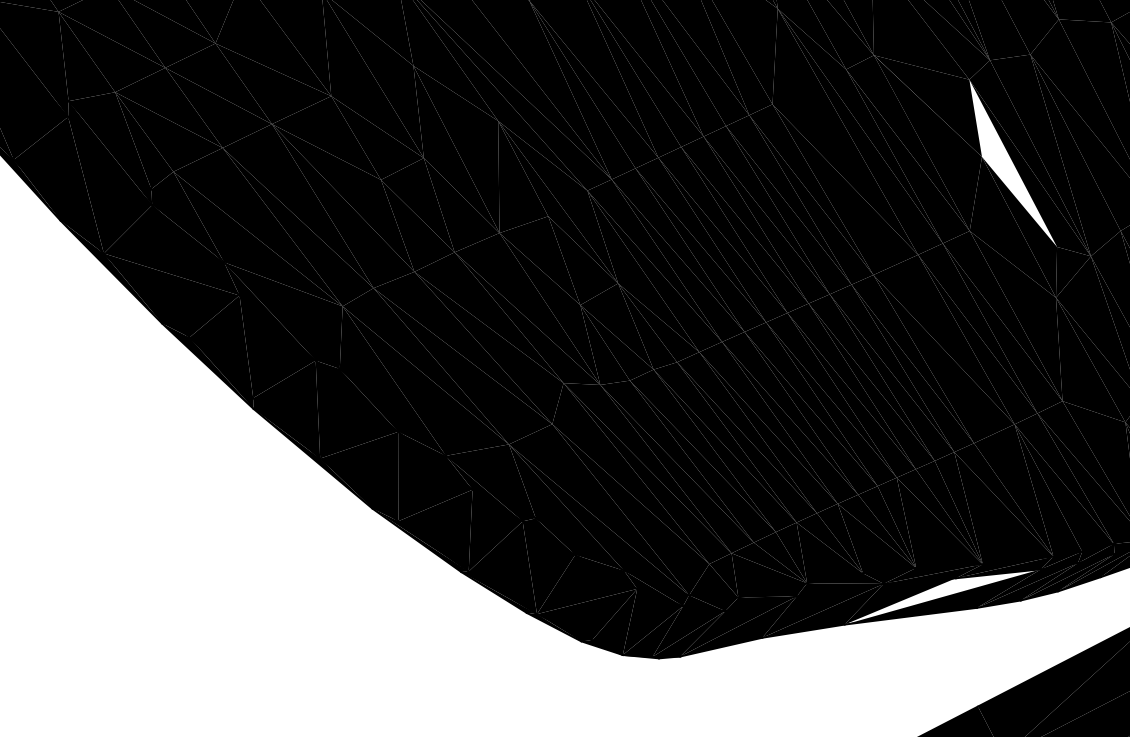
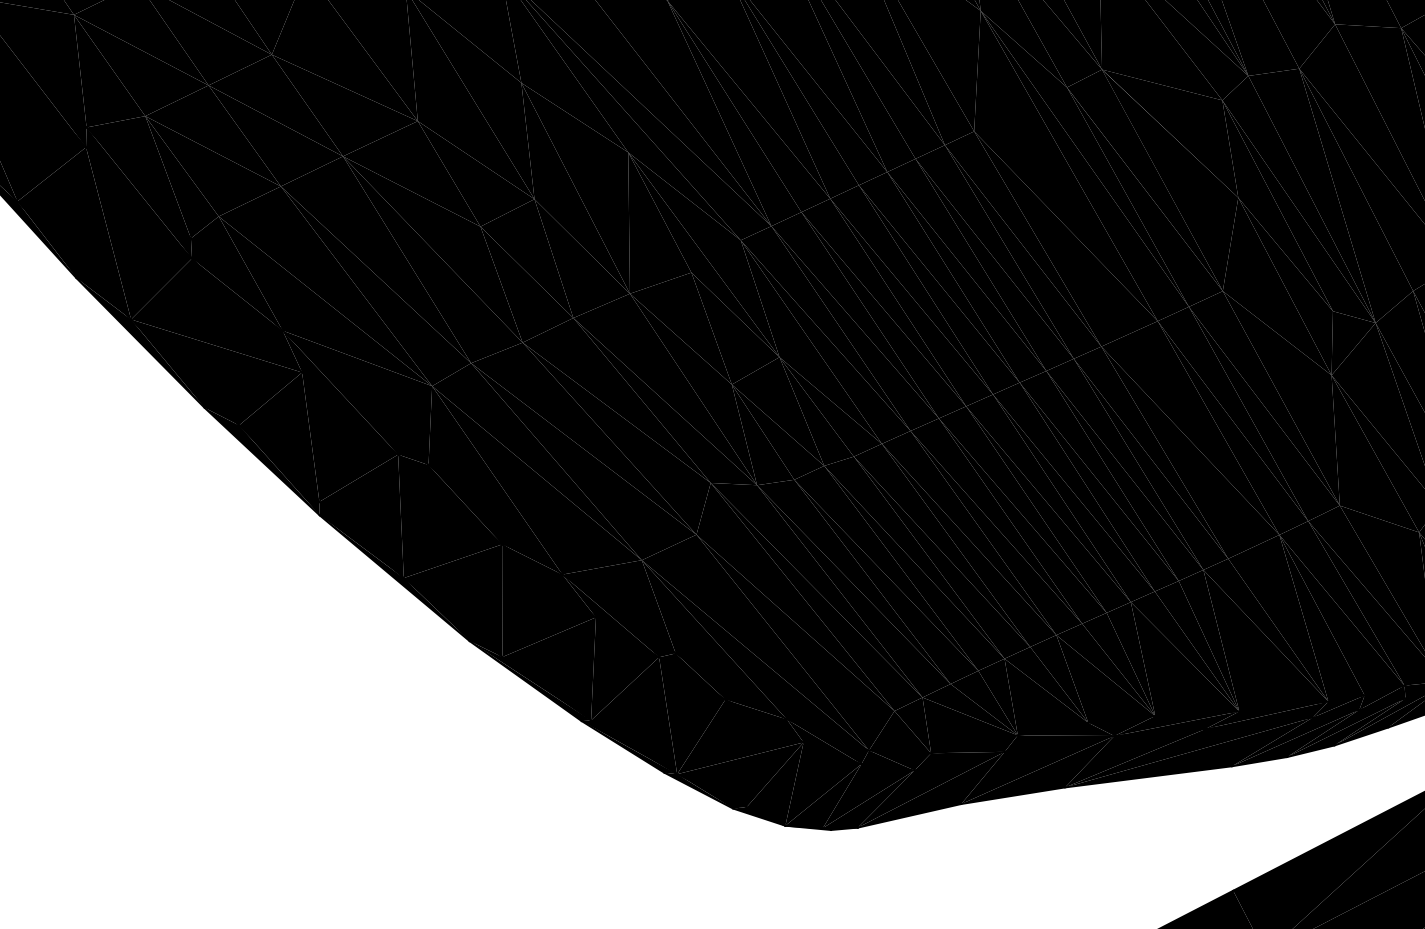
fill: (1013, 162) -> (1278, 204), added
fill: (942, 596) -> (1188, 751), added

